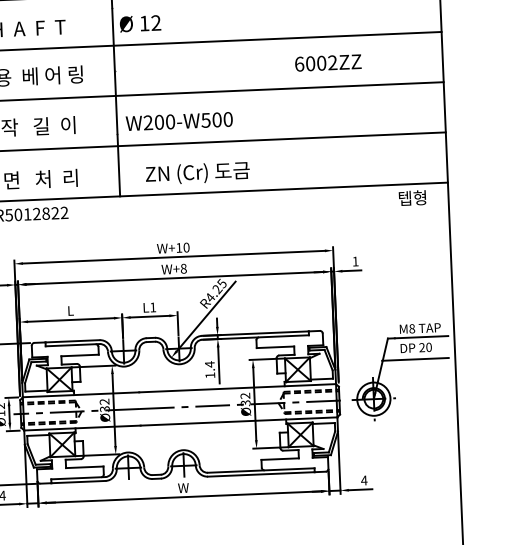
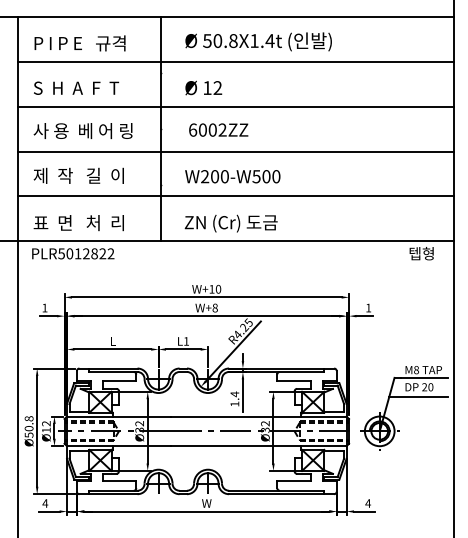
text: (140, 23) -> (203, 87), moved
text: (328, 62) -> (218, 129), moved
text: (179, 121) -> (232, 176), moved

